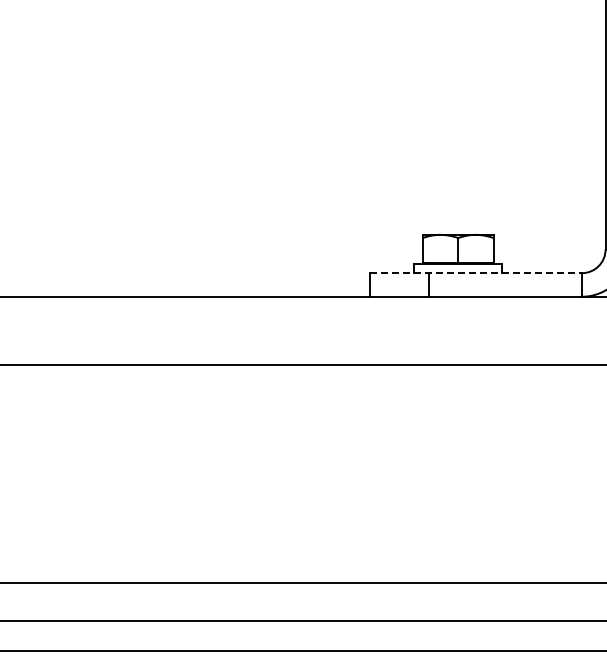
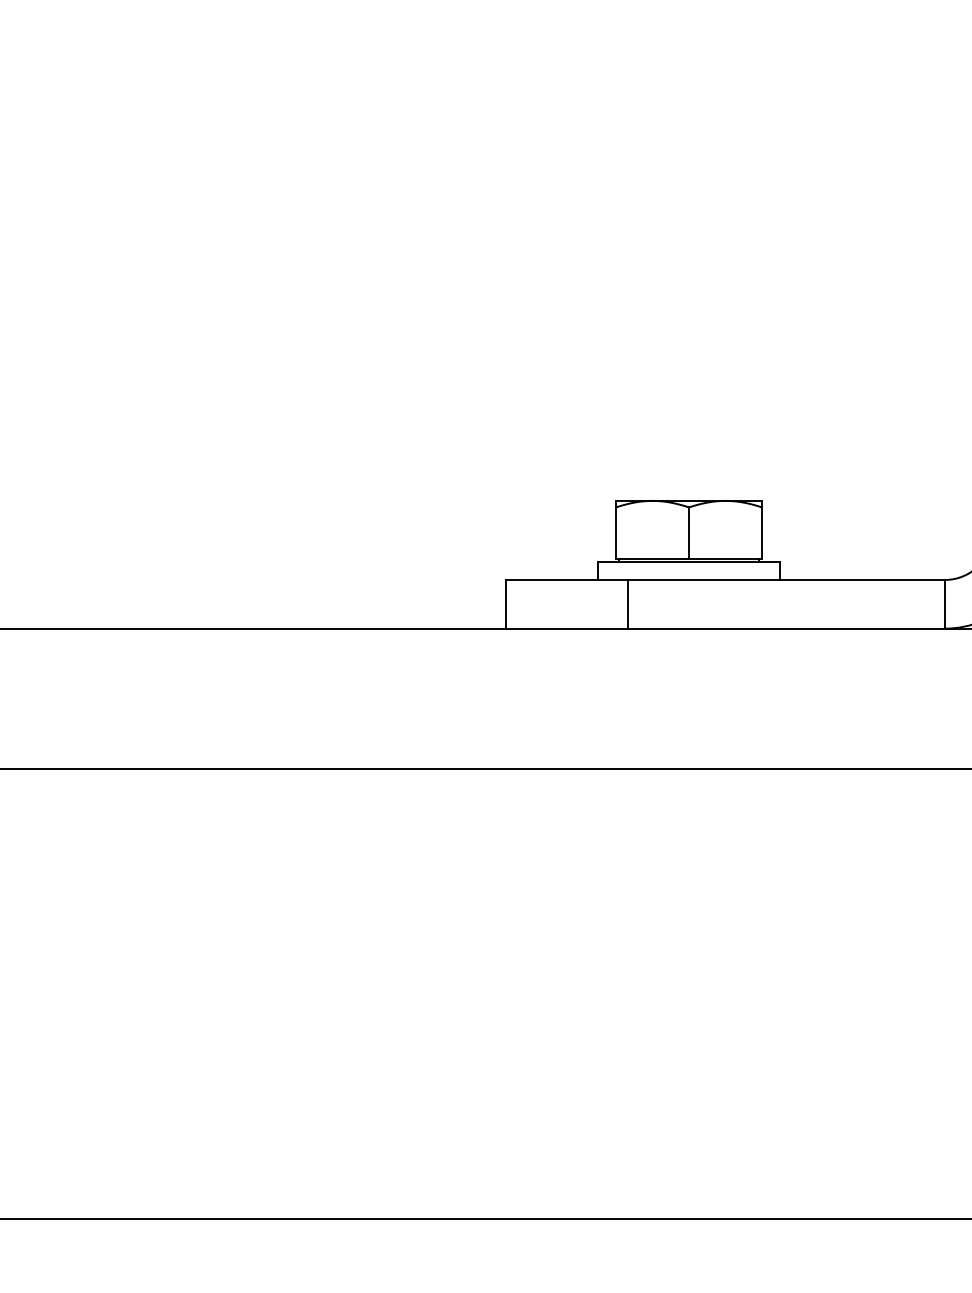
line: (476, 273) -> (726, 580), dashed -> solid

